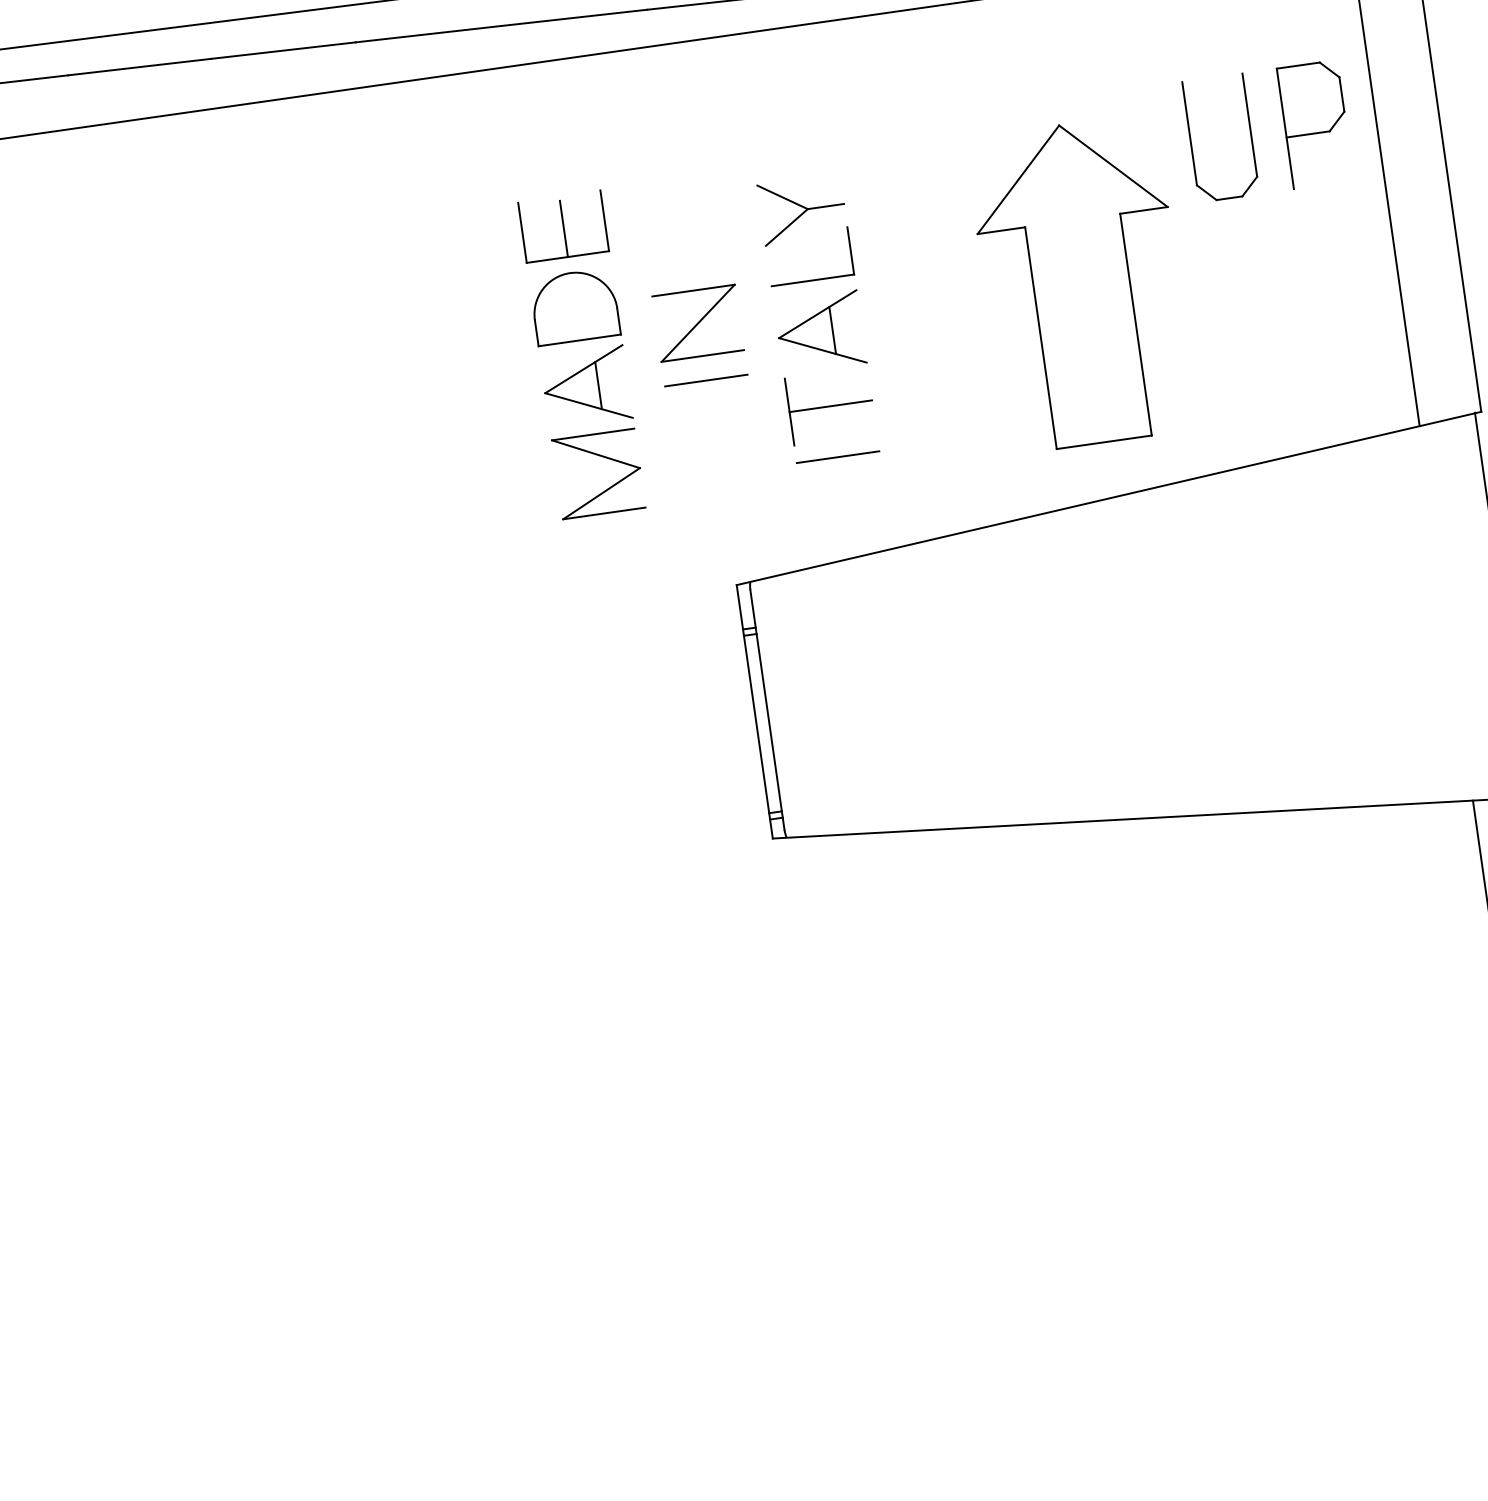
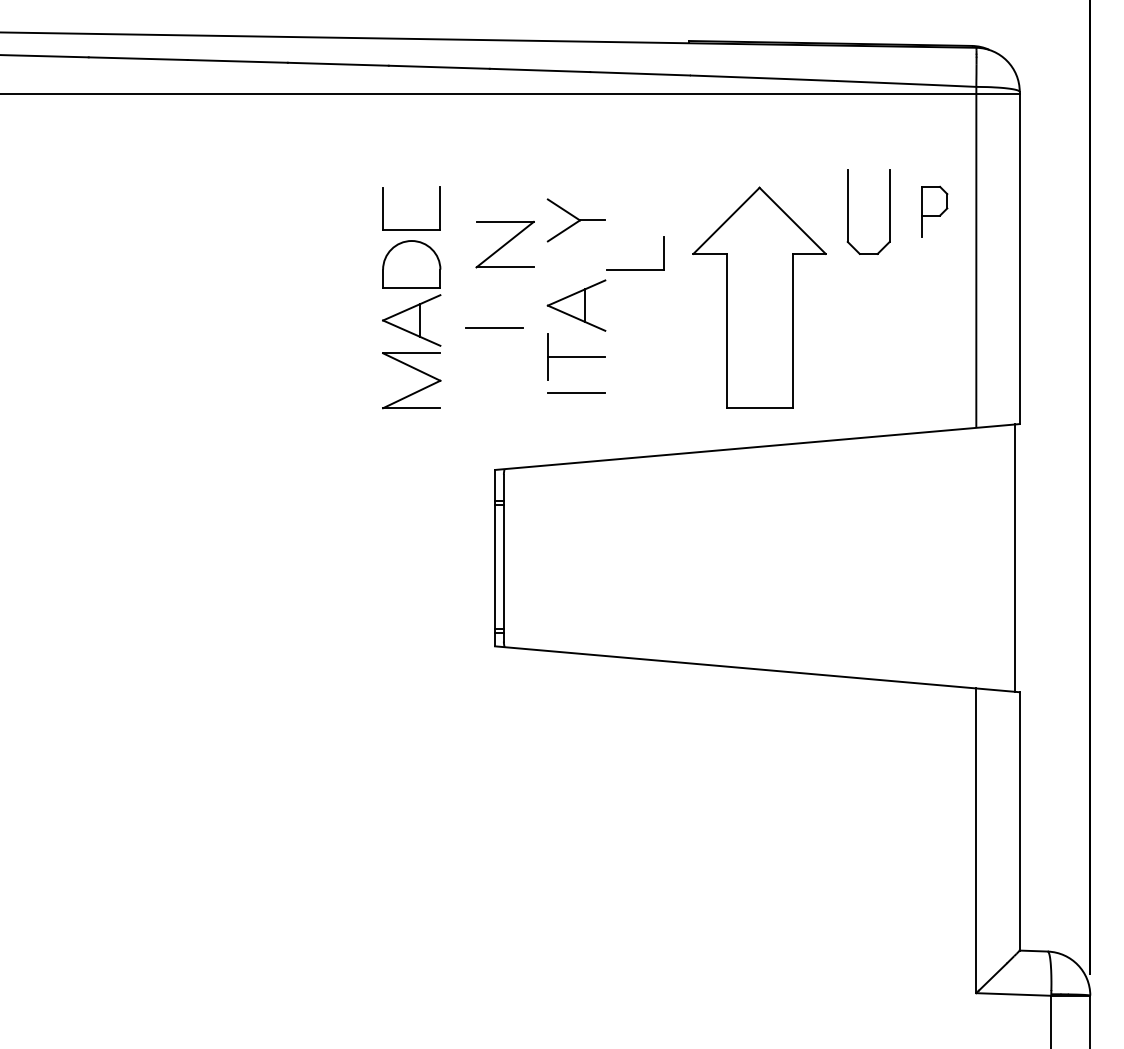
part: (1315, 123) -> (934, 211), size x0.6
line: (563, 227) -> (411, 209), removed
part: (812, 280) -> (635, 269), moved
part: (697, 323) -> (504, 244), moved

